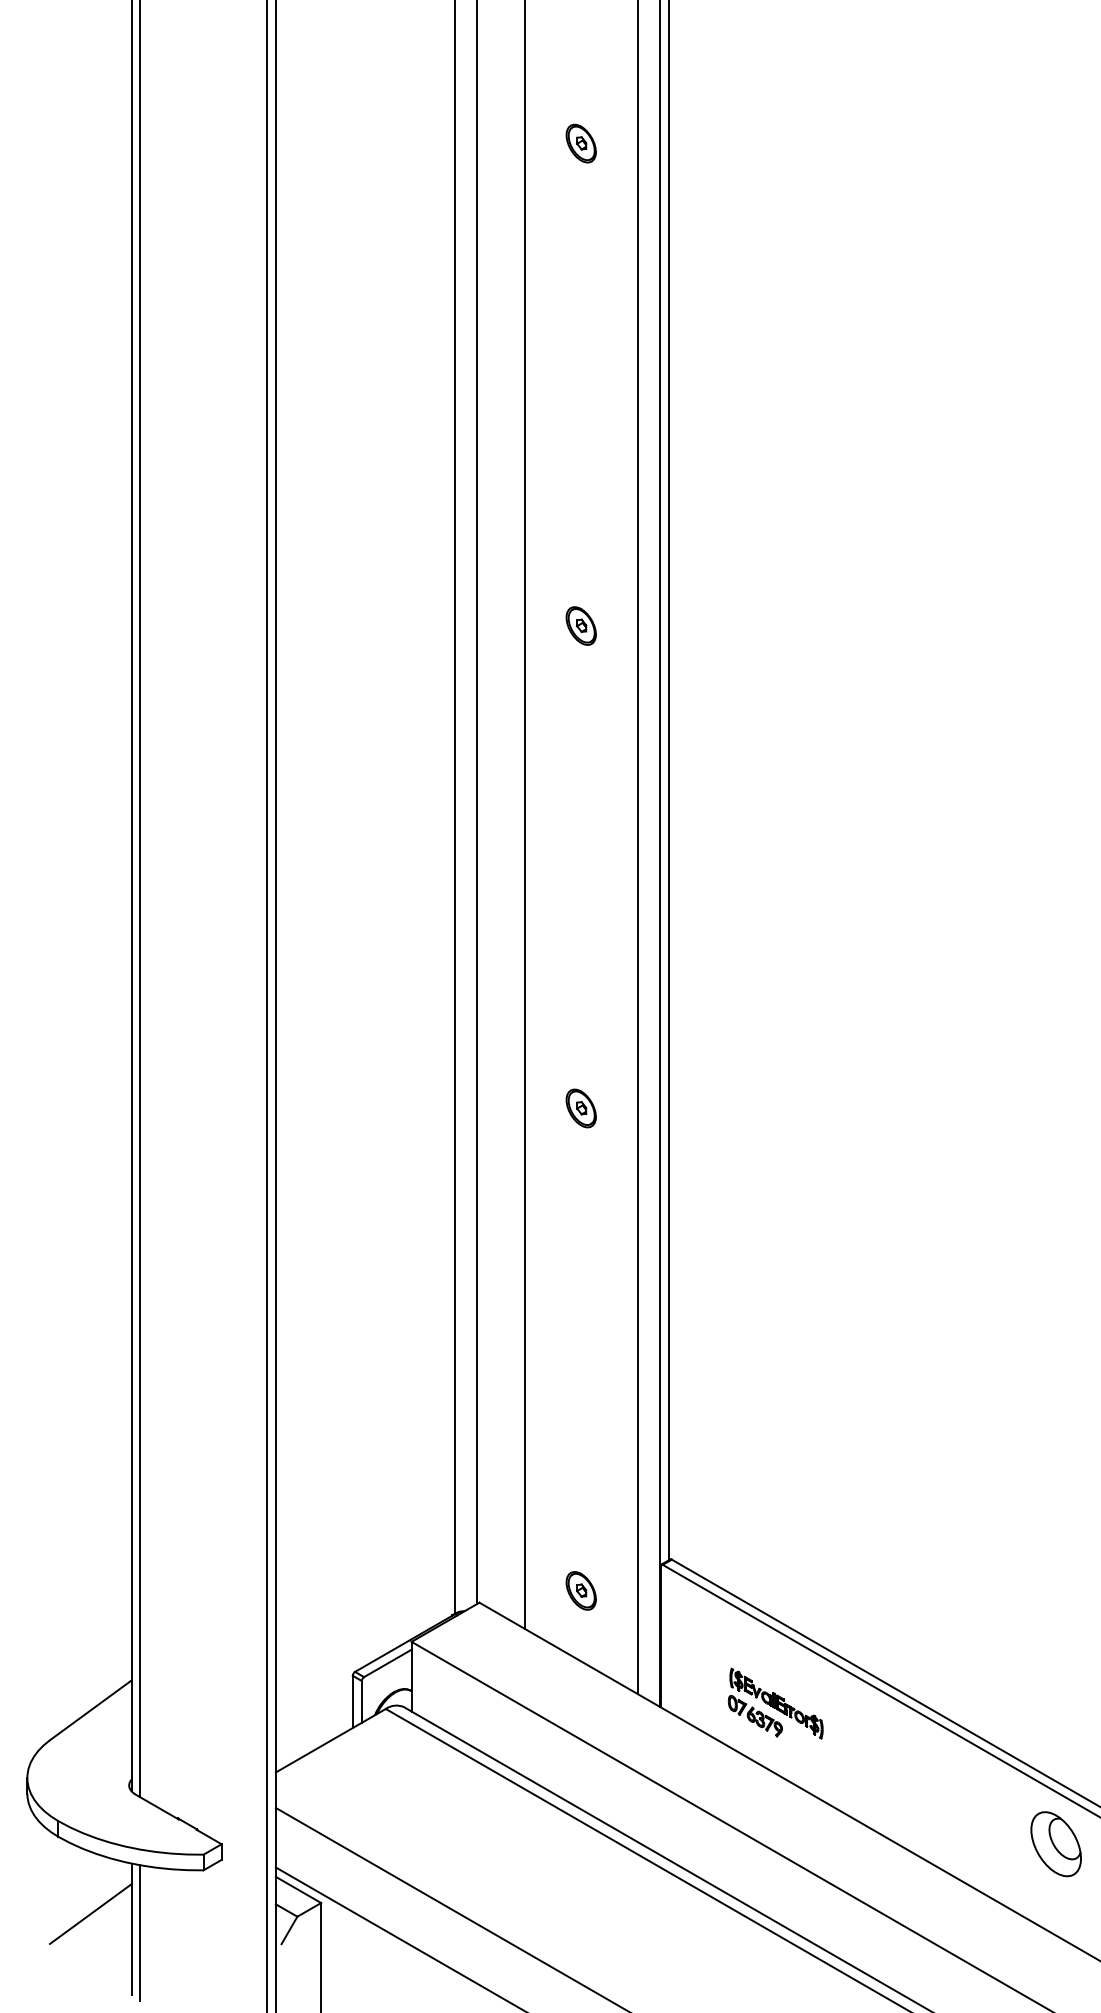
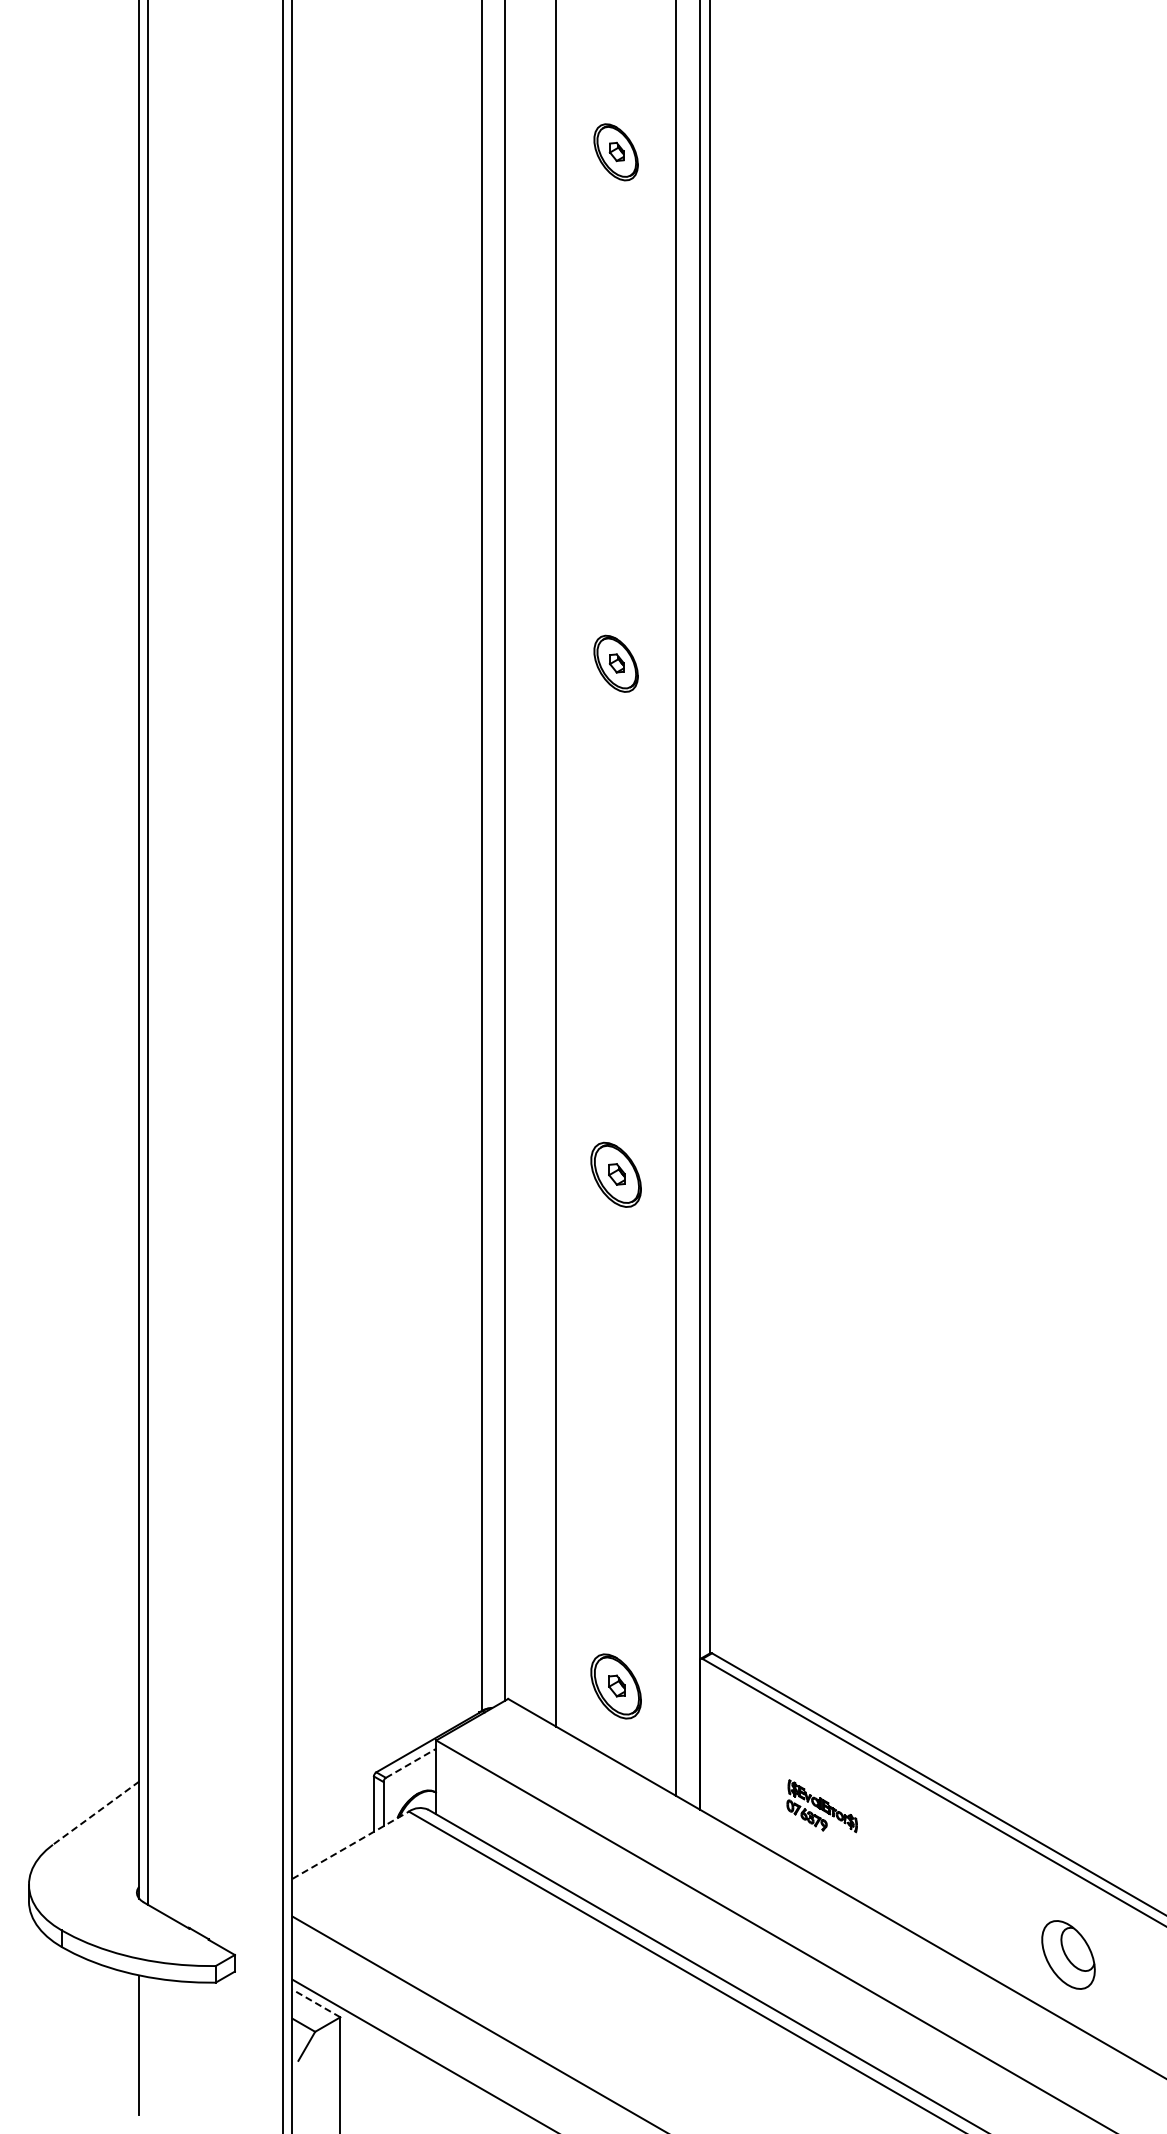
part: (580, 143) -> (615, 152), size x1.4
part: (580, 625) -> (615, 663), size x1.4
part: (580, 1108) -> (615, 1175), size x1.6
part: (580, 1590) -> (615, 1686), size x1.6
line: (388, 1663) -> (411, 1763), solid -> dashed
part: (775, 1704) -> (821, 1806), size x0.7
line: (91, 1710) -> (96, 1813), solid -> dashed
line: (331, 1740) -> (351, 1845), solid -> dashed
part: (1056, 1843) -> (1068, 1954), moved
line: (298, 1889) -> (316, 2003), solid -> dashed
line: (90, 1913) -> (95, 2028), removed
line: (140, 1932) -> (148, 2048), removed

